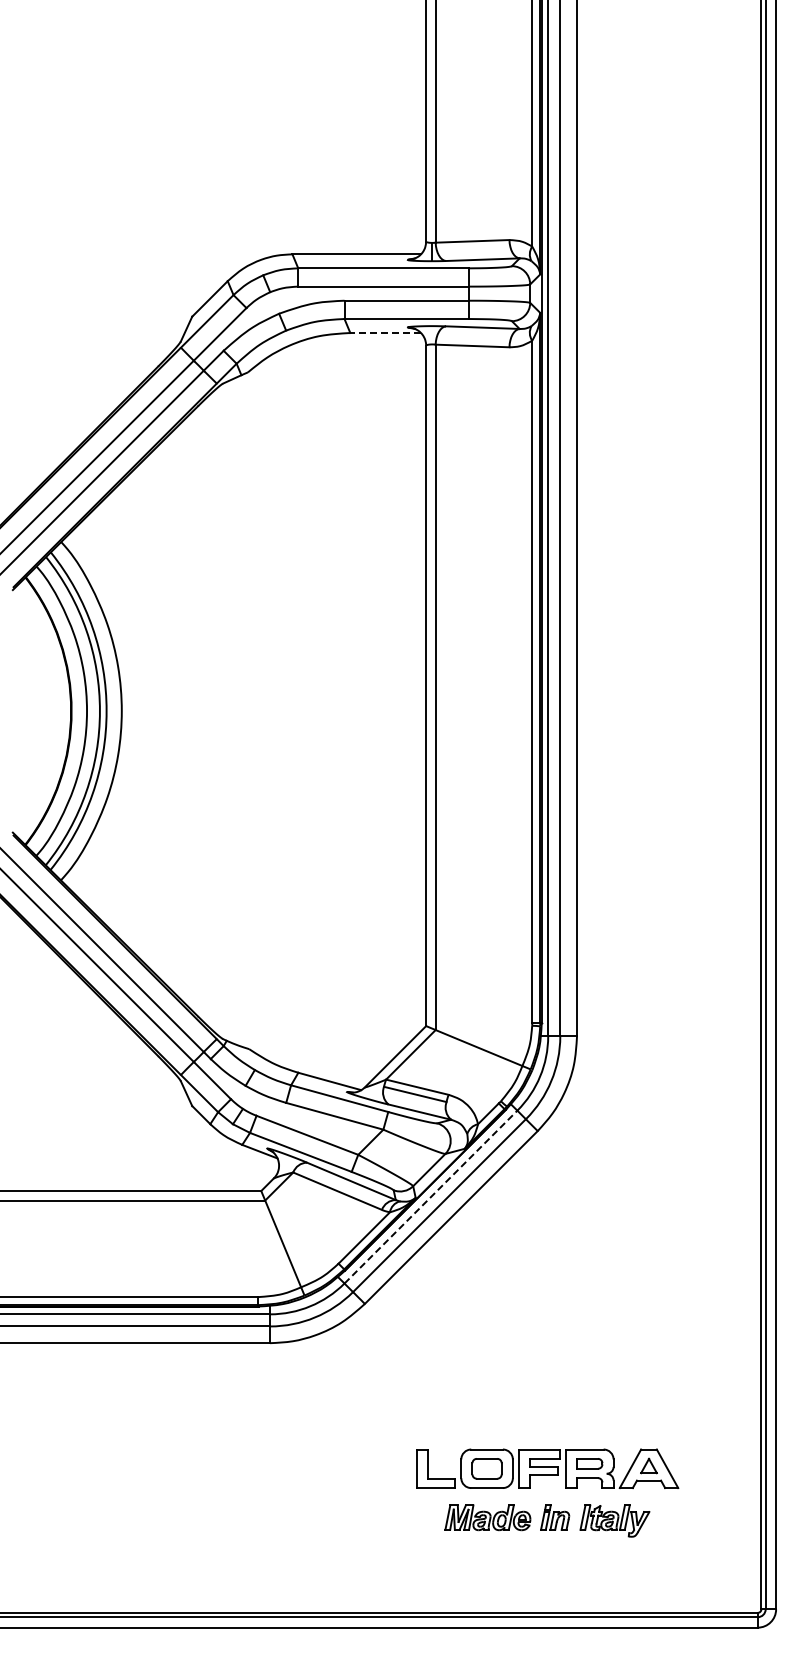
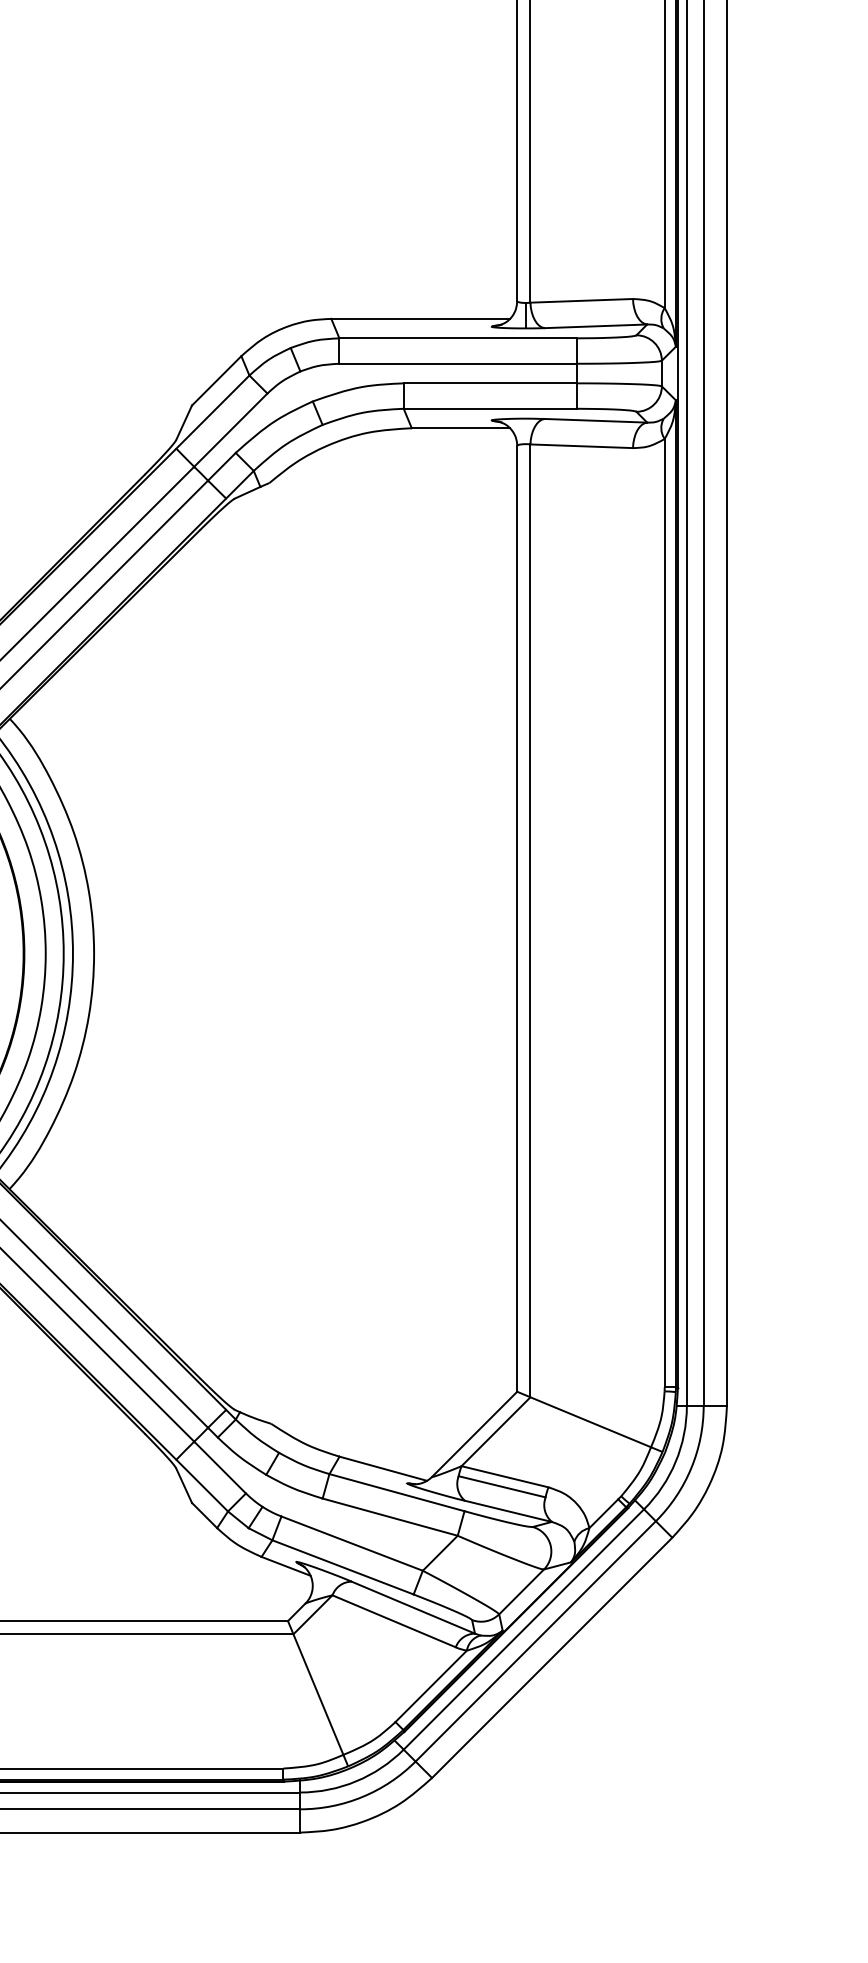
line: (385, 333) -> (460, 428), dashed -> solid
line: (431, 1196) -> (524, 1628), dashed -> solid

